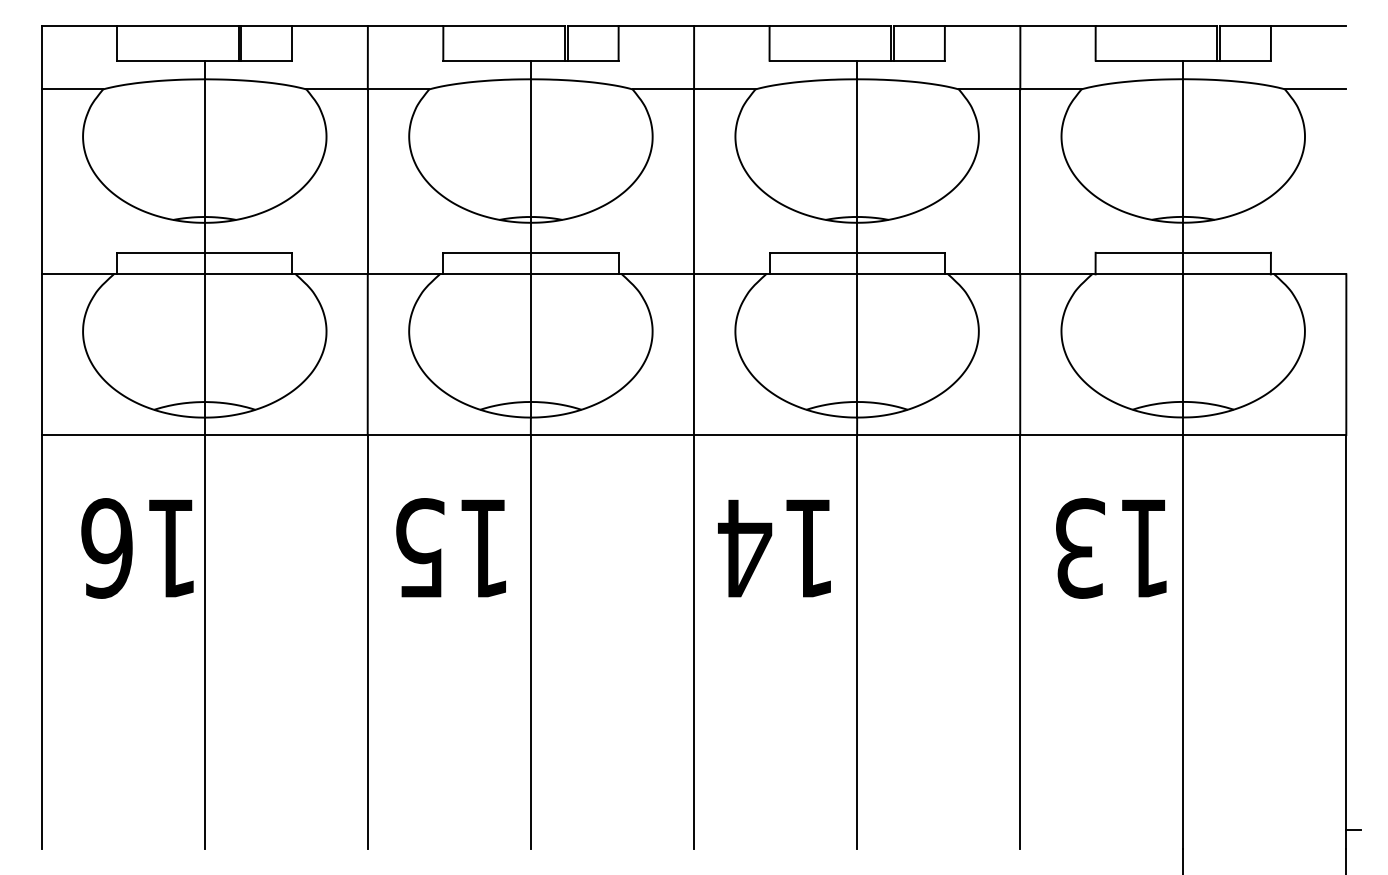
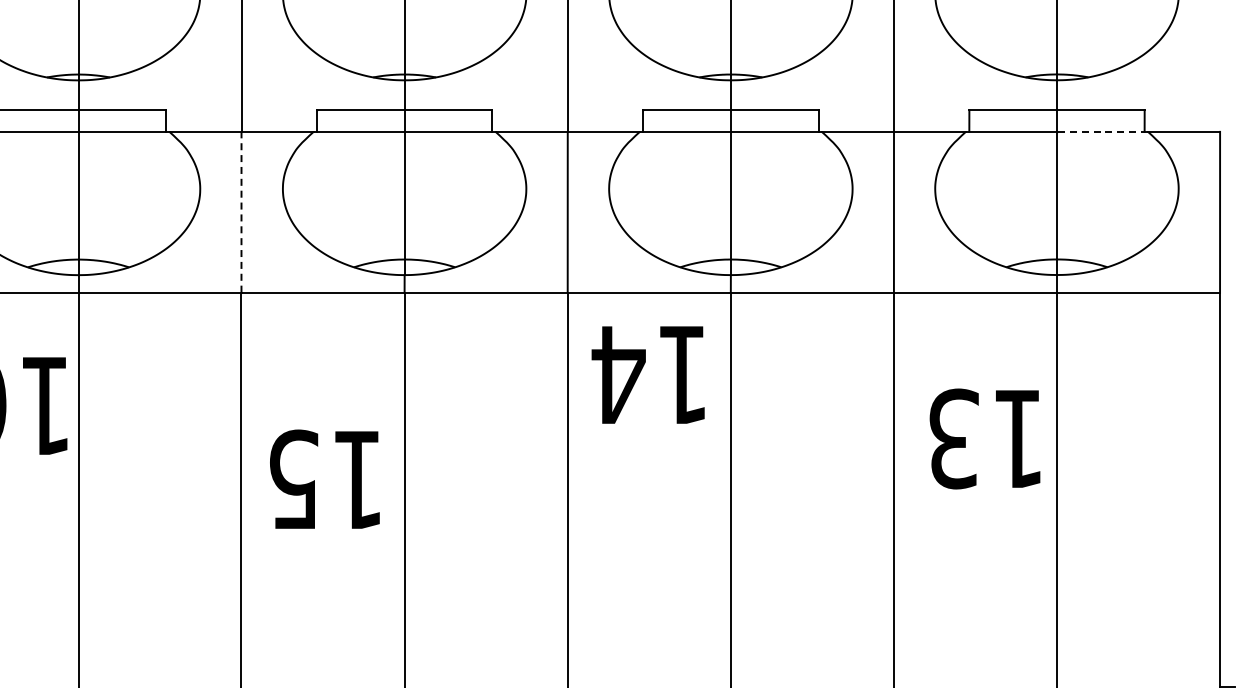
line: (1228, 274) -> (1102, 132), solid -> dashed
line: (367, 354) -> (241, 212), solid -> dashed
text: (450, 547) -> (324, 479), moved
text: (774, 548) -> (648, 375), moved
text: (1111, 548) -> (985, 439), moved

